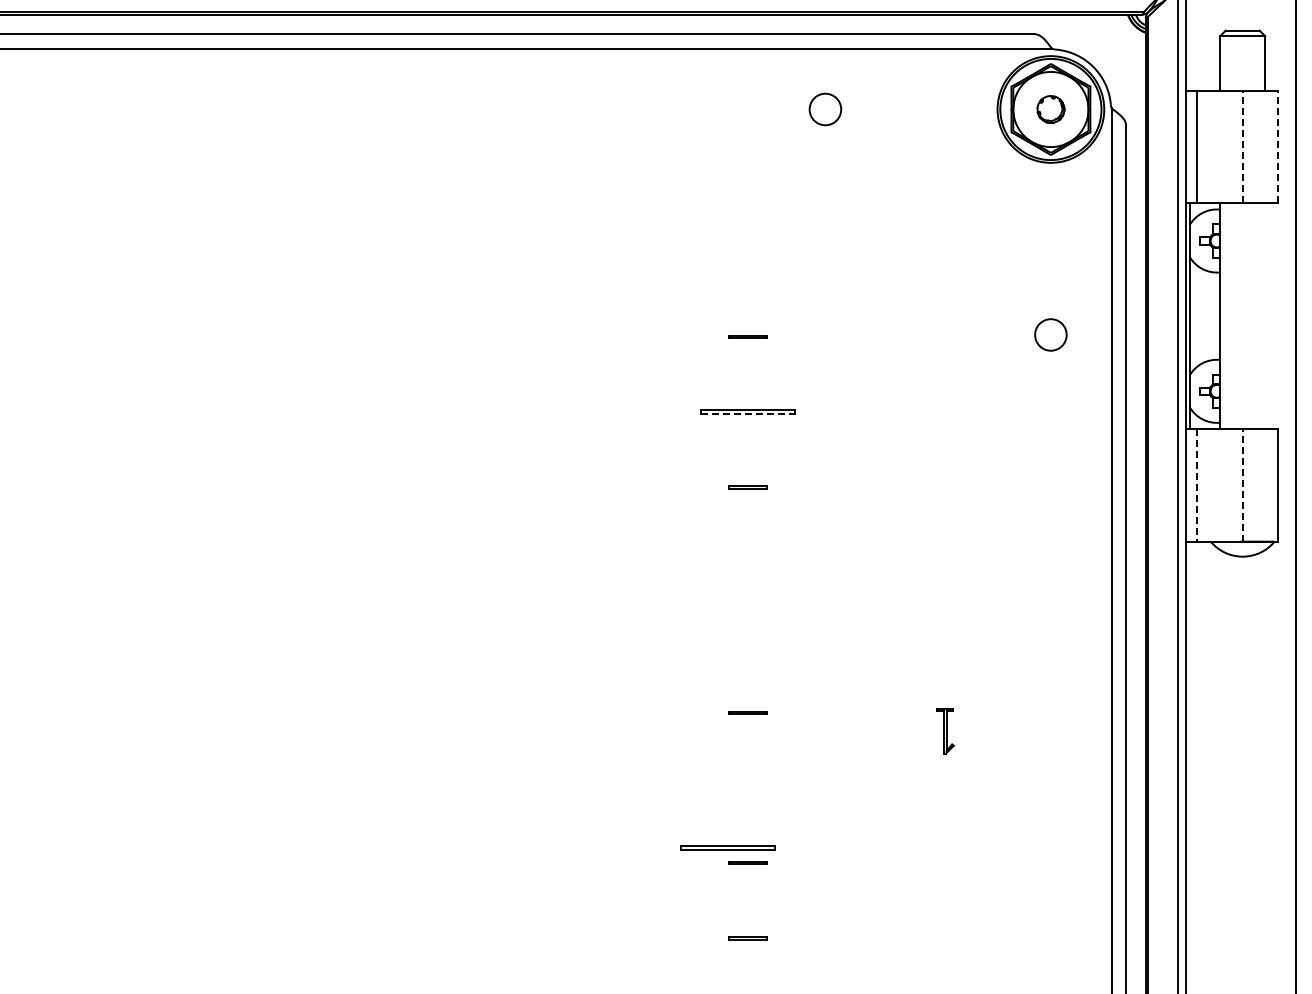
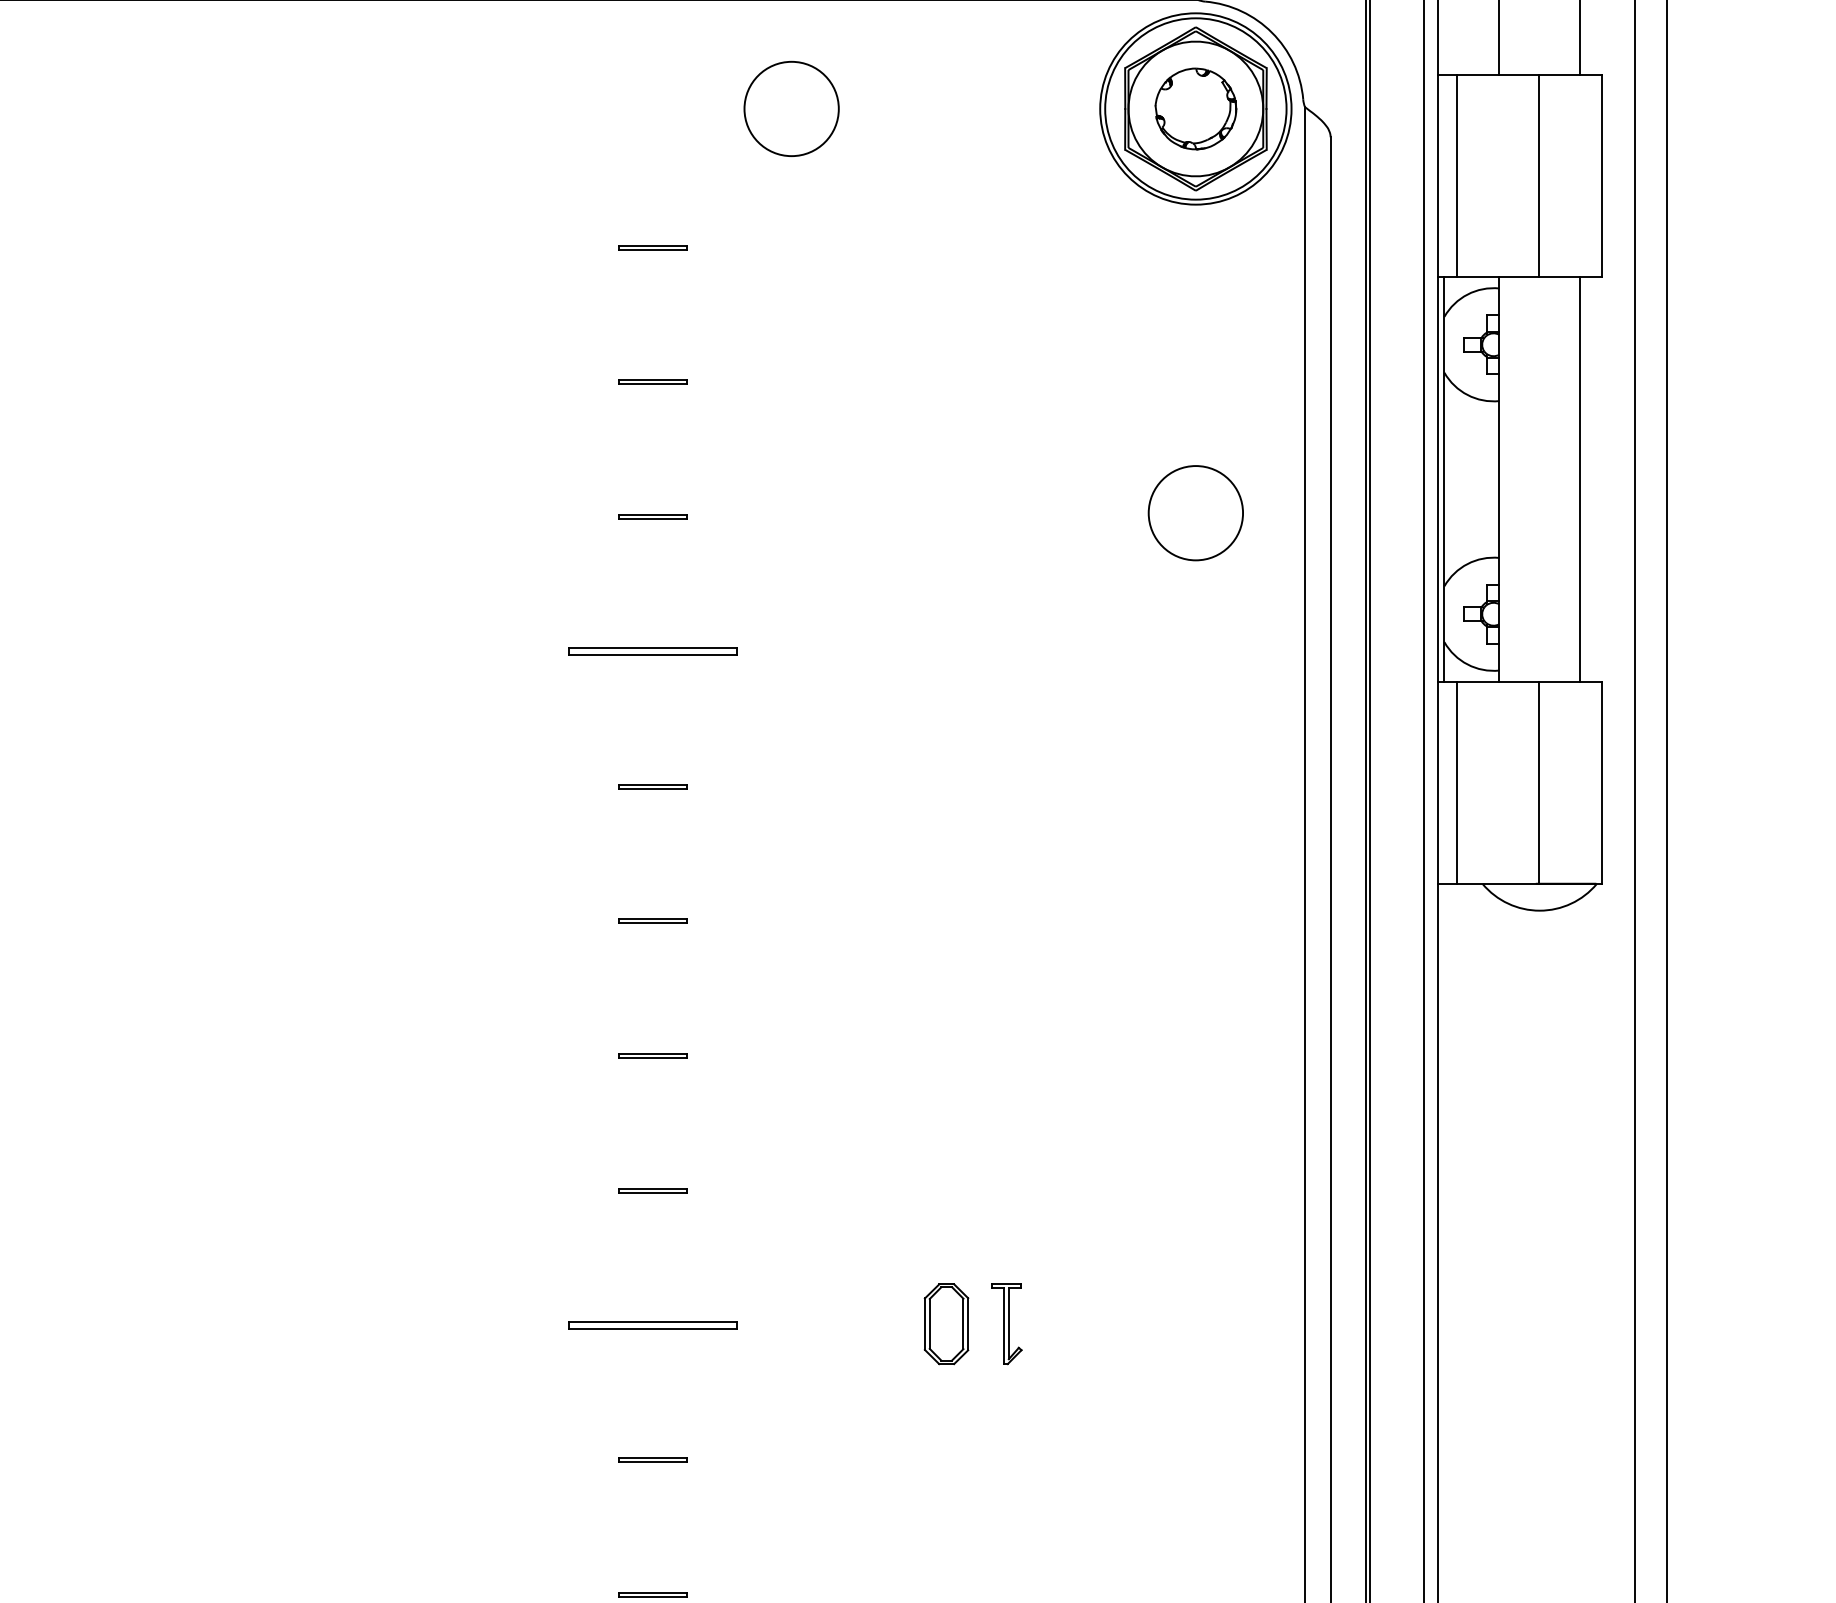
circle: (825, 109) -> (791, 108), size x1.67
part: (1050, 109) -> (1195, 108), size x1.67
line: (1242, 146) -> (1539, 175), dashed -> solid
line: (1277, 146) -> (1602, 175), dashed -> solid
line: (747, 186) -> (651, 247), added
line: (747, 261) -> (651, 381), added
line: (1265, 315) -> (1580, 478), added
circle: (1050, 334) -> (1195, 512), size x1.67
line: (748, 414) -> (653, 655), dashed -> solid
line: (1242, 484) -> (1539, 781), dashed -> solid
line: (1196, 485) -> (1456, 783), dashed -> solid
line: (747, 561) -> (651, 919), added
line: (747, 637) -> (651, 1055), added
part: (945, 731) -> (1006, 1324), moved
part: (911, 787) -> (945, 1324), added
part: (727, 847) -> (651, 1324), moved

